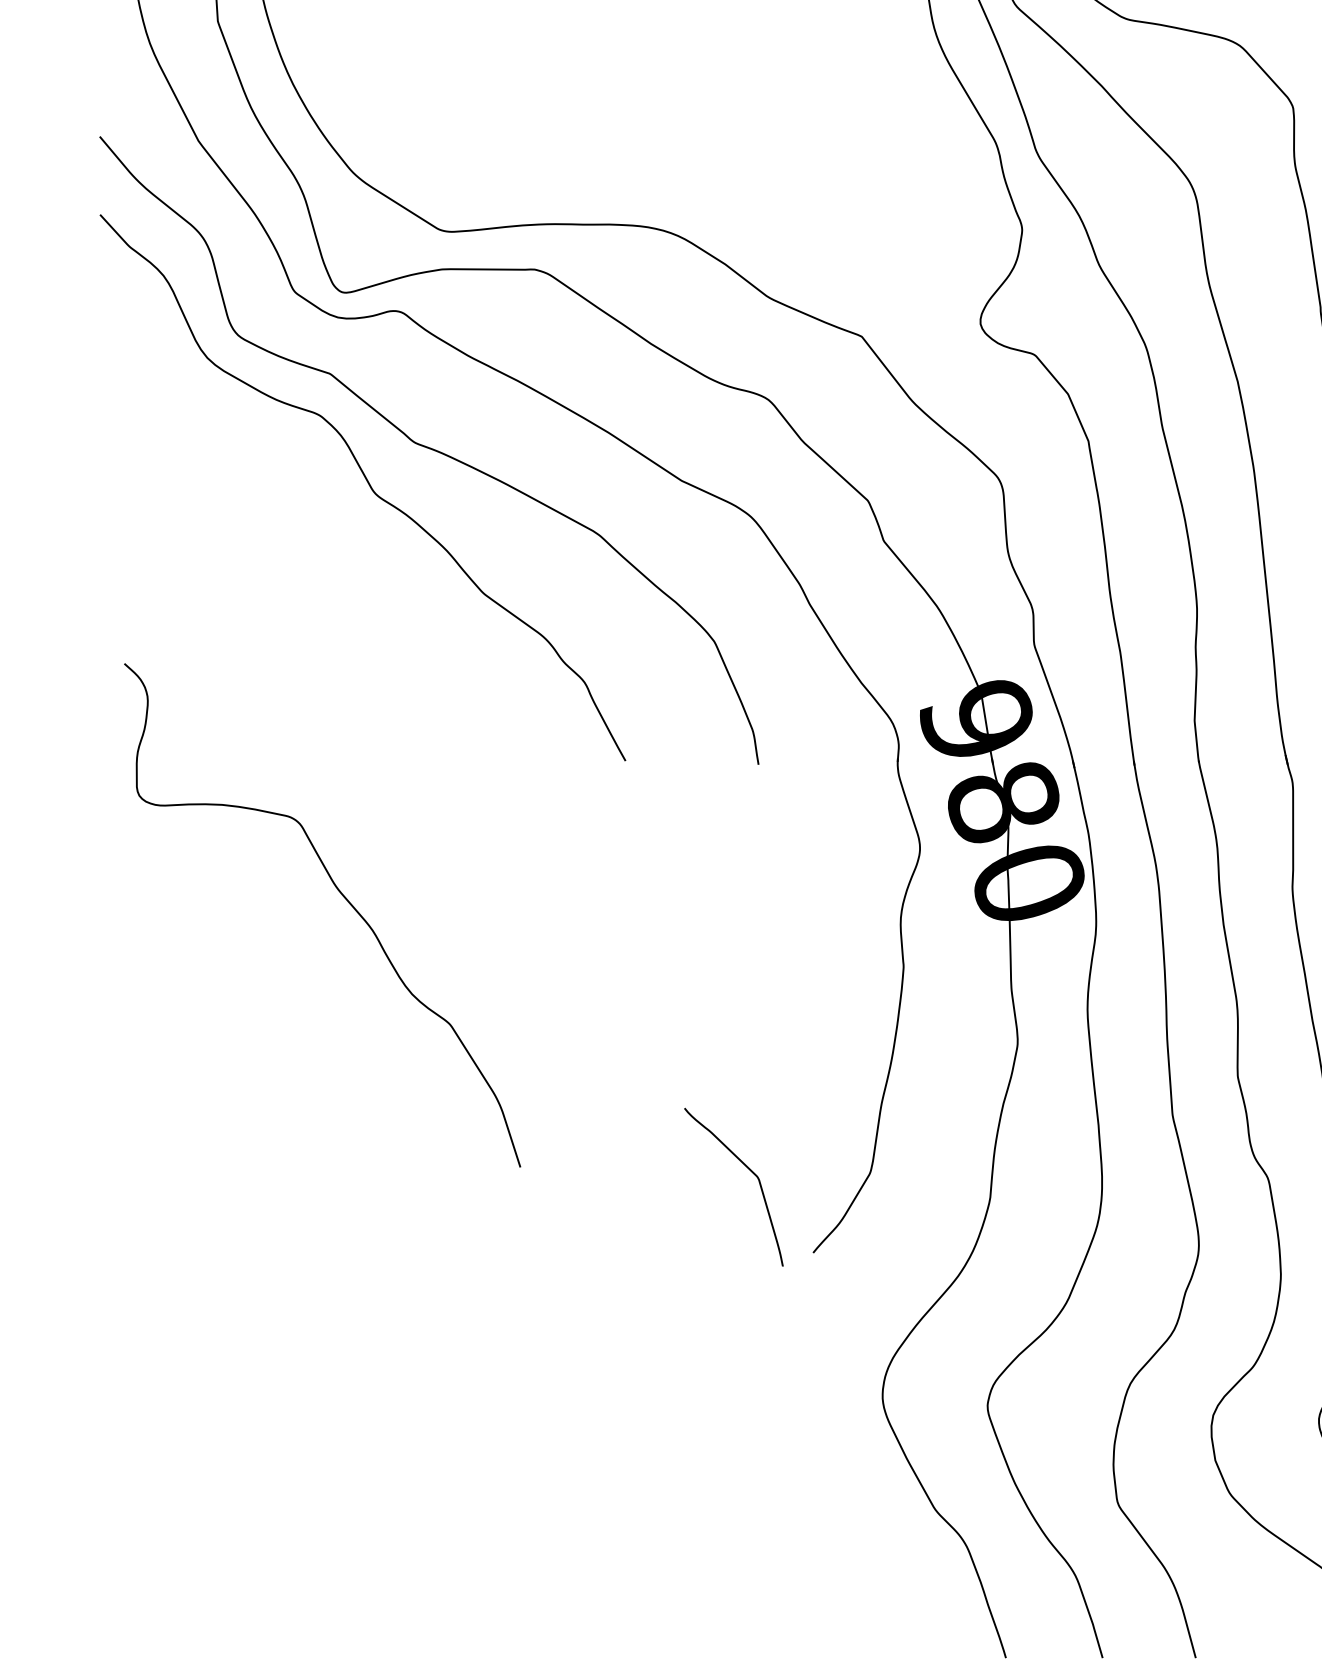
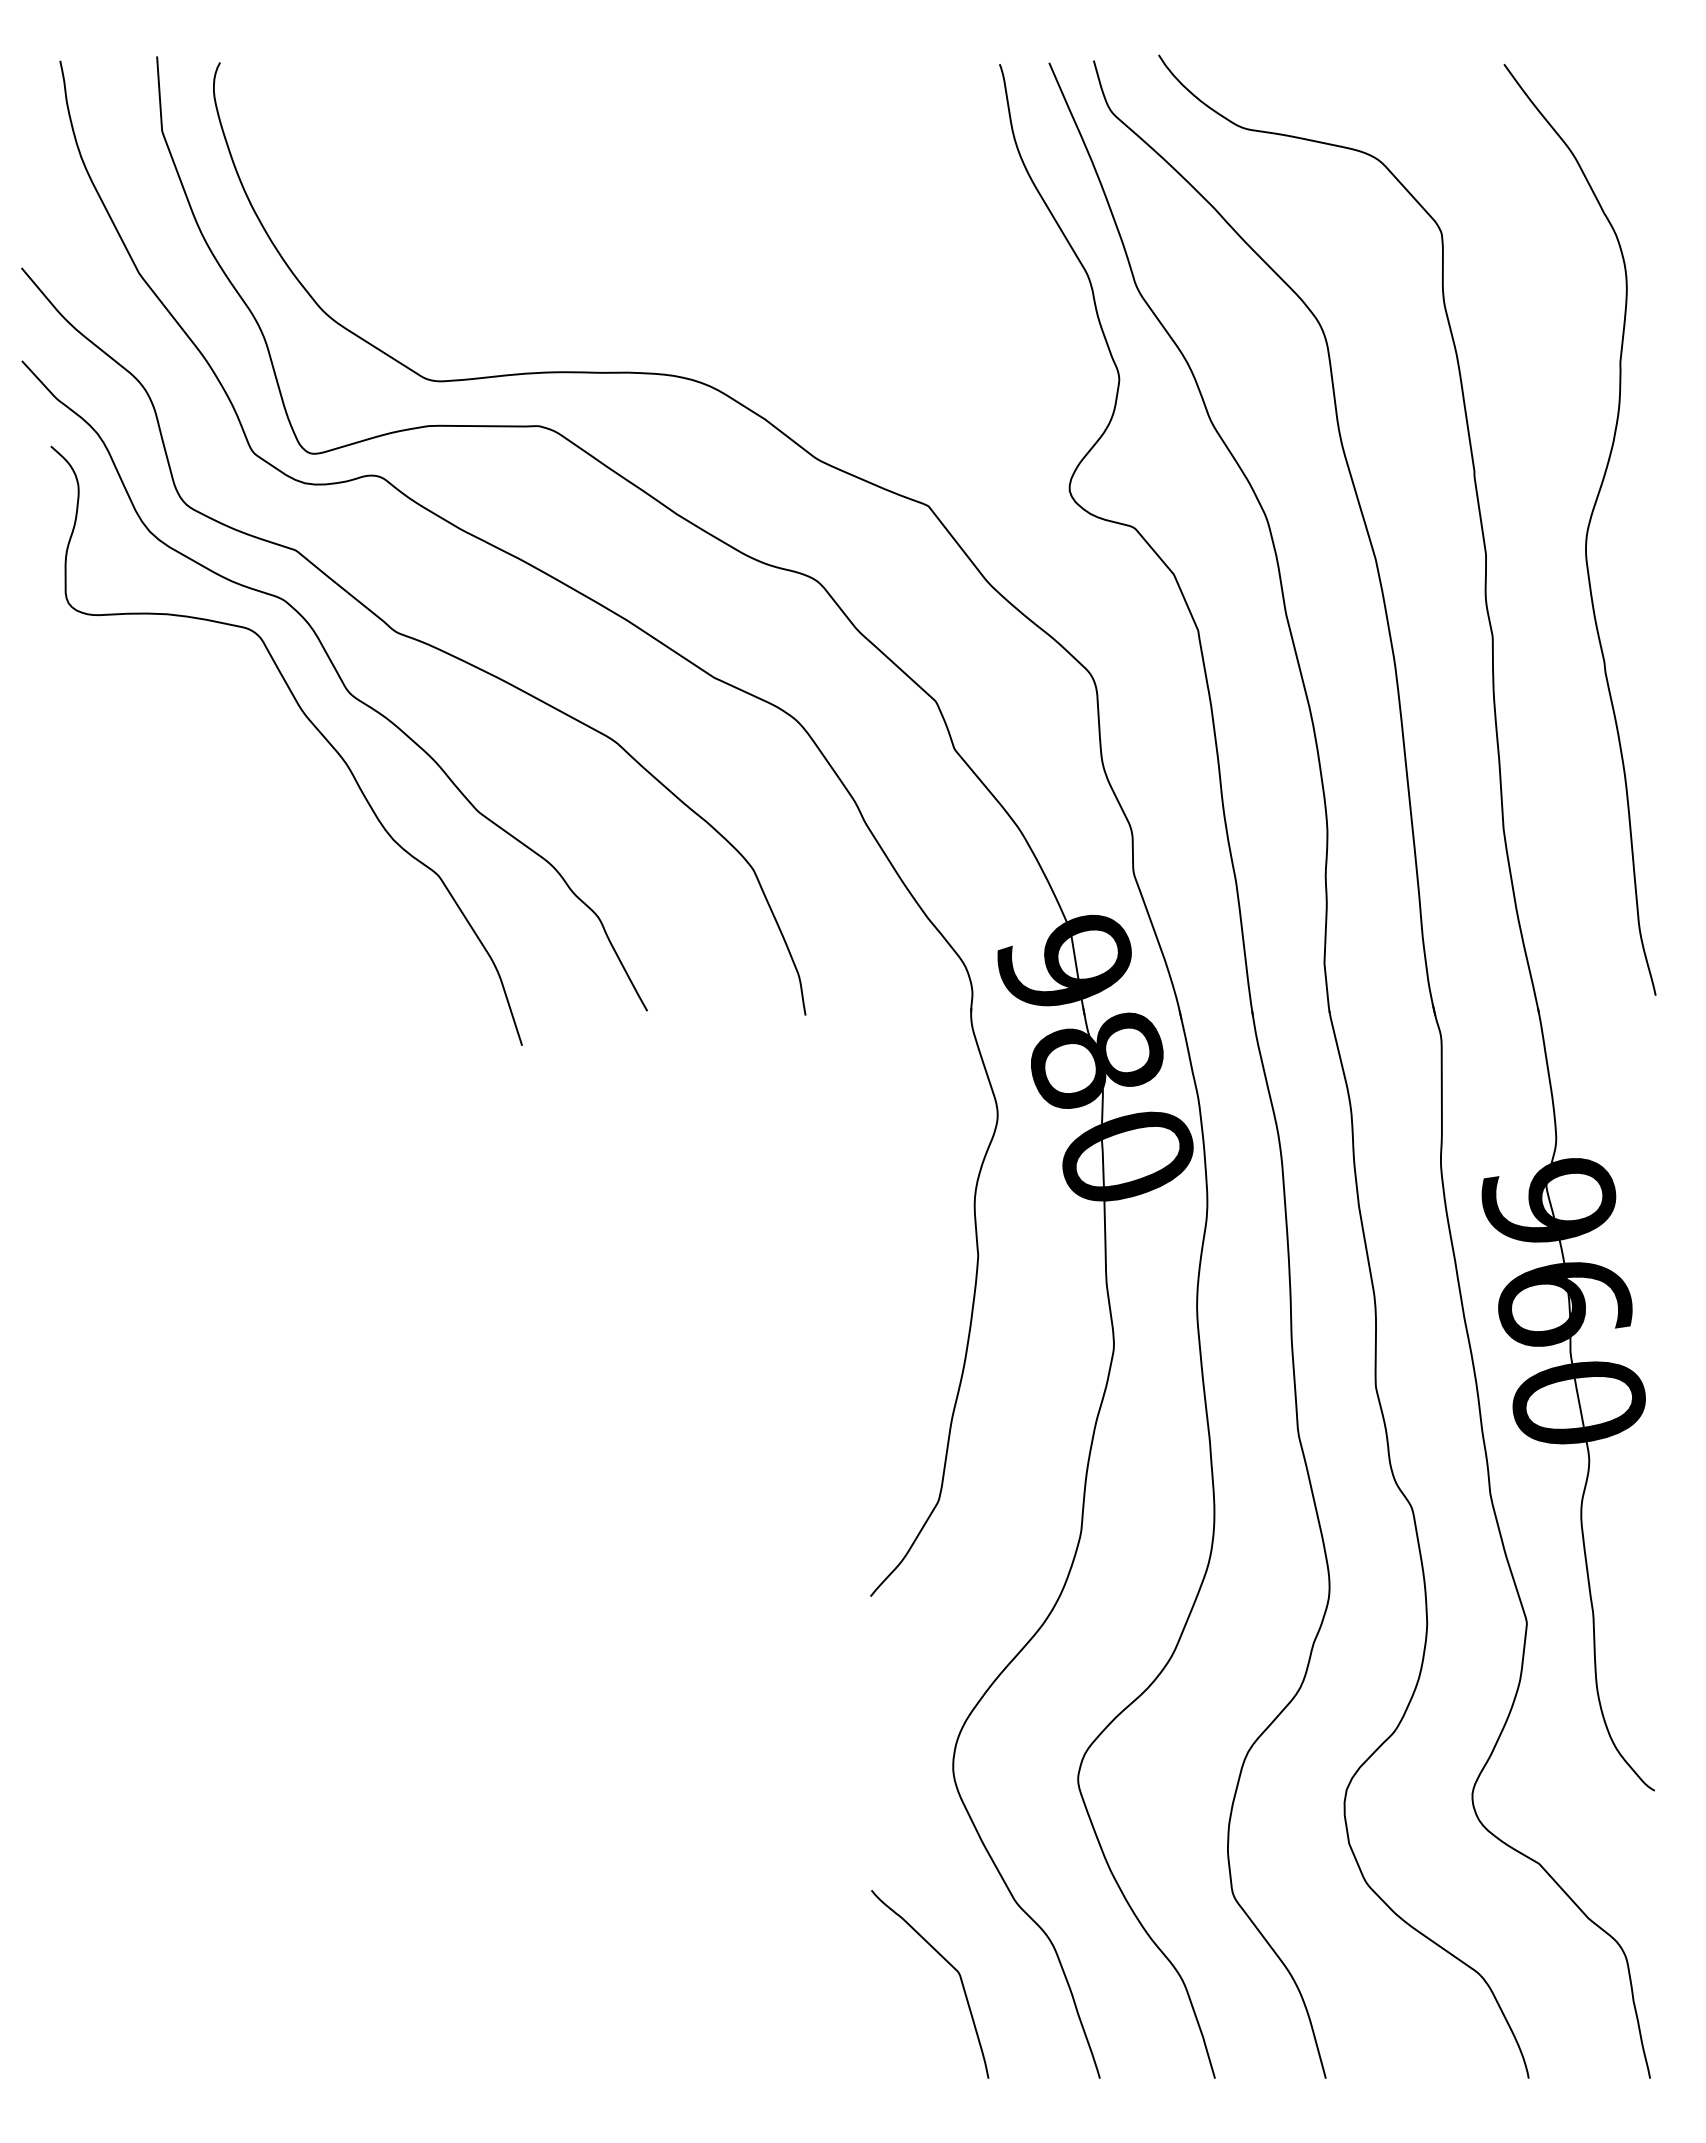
curve: (344, 898) -> (312, 725), moved
curve: (746, 1168) -> (945, 1961), moved

